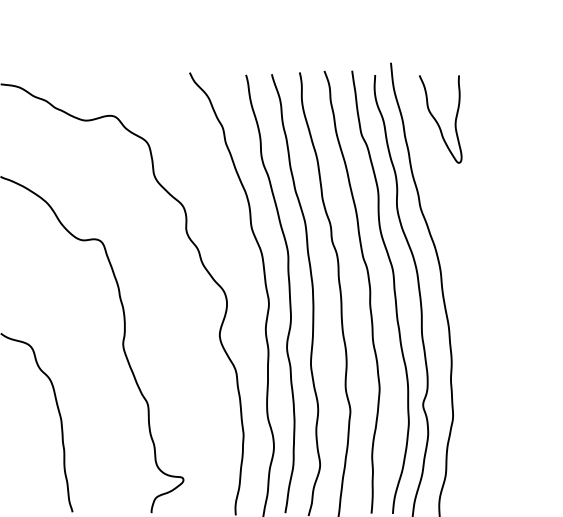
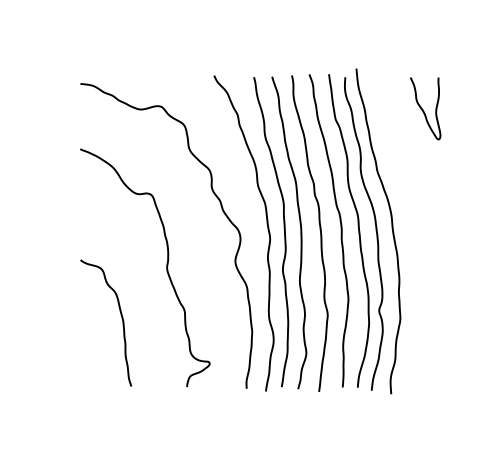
curve: (437, 120) -> (423, 109), moved

